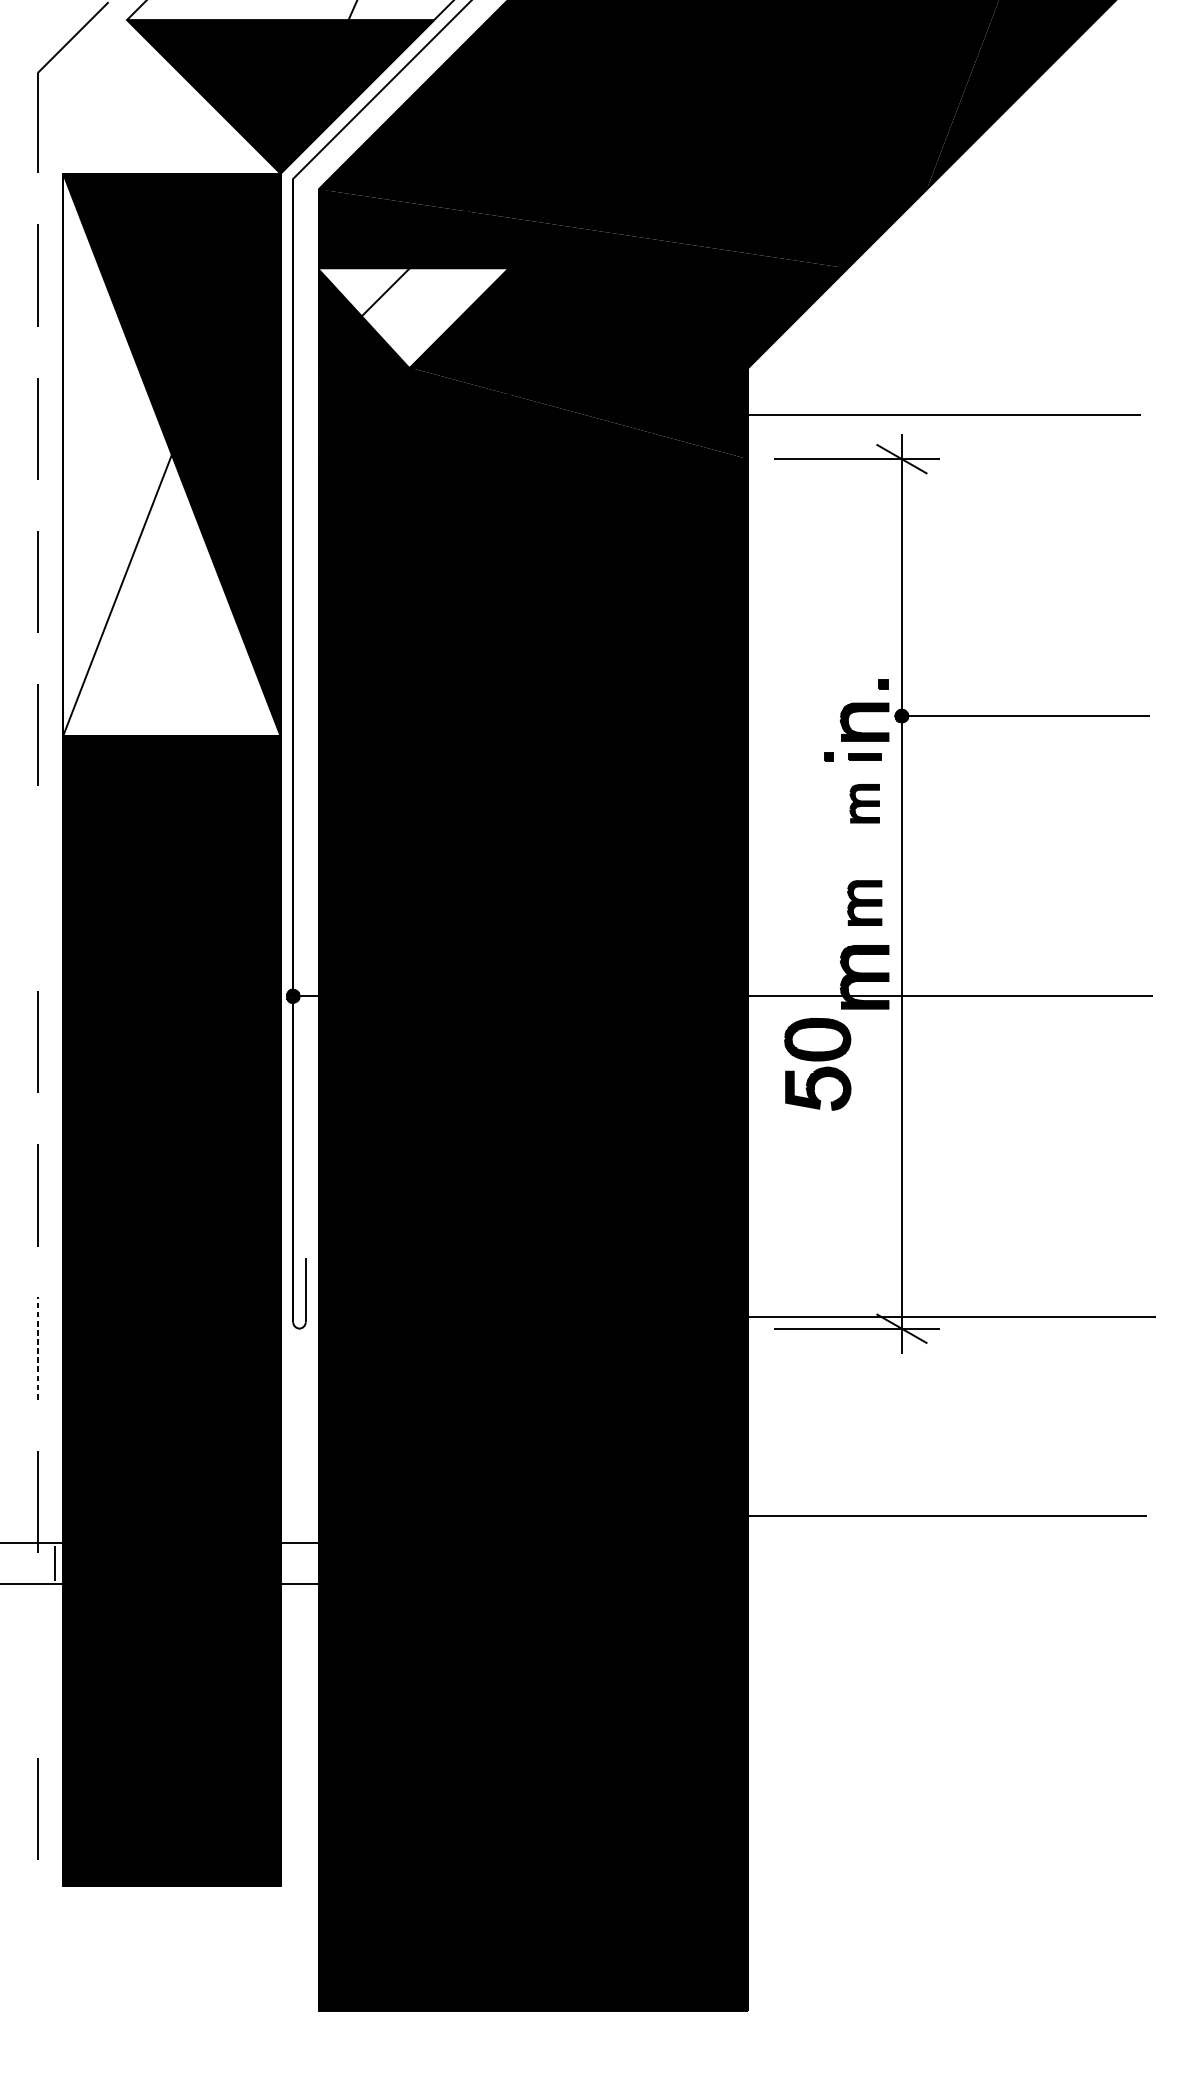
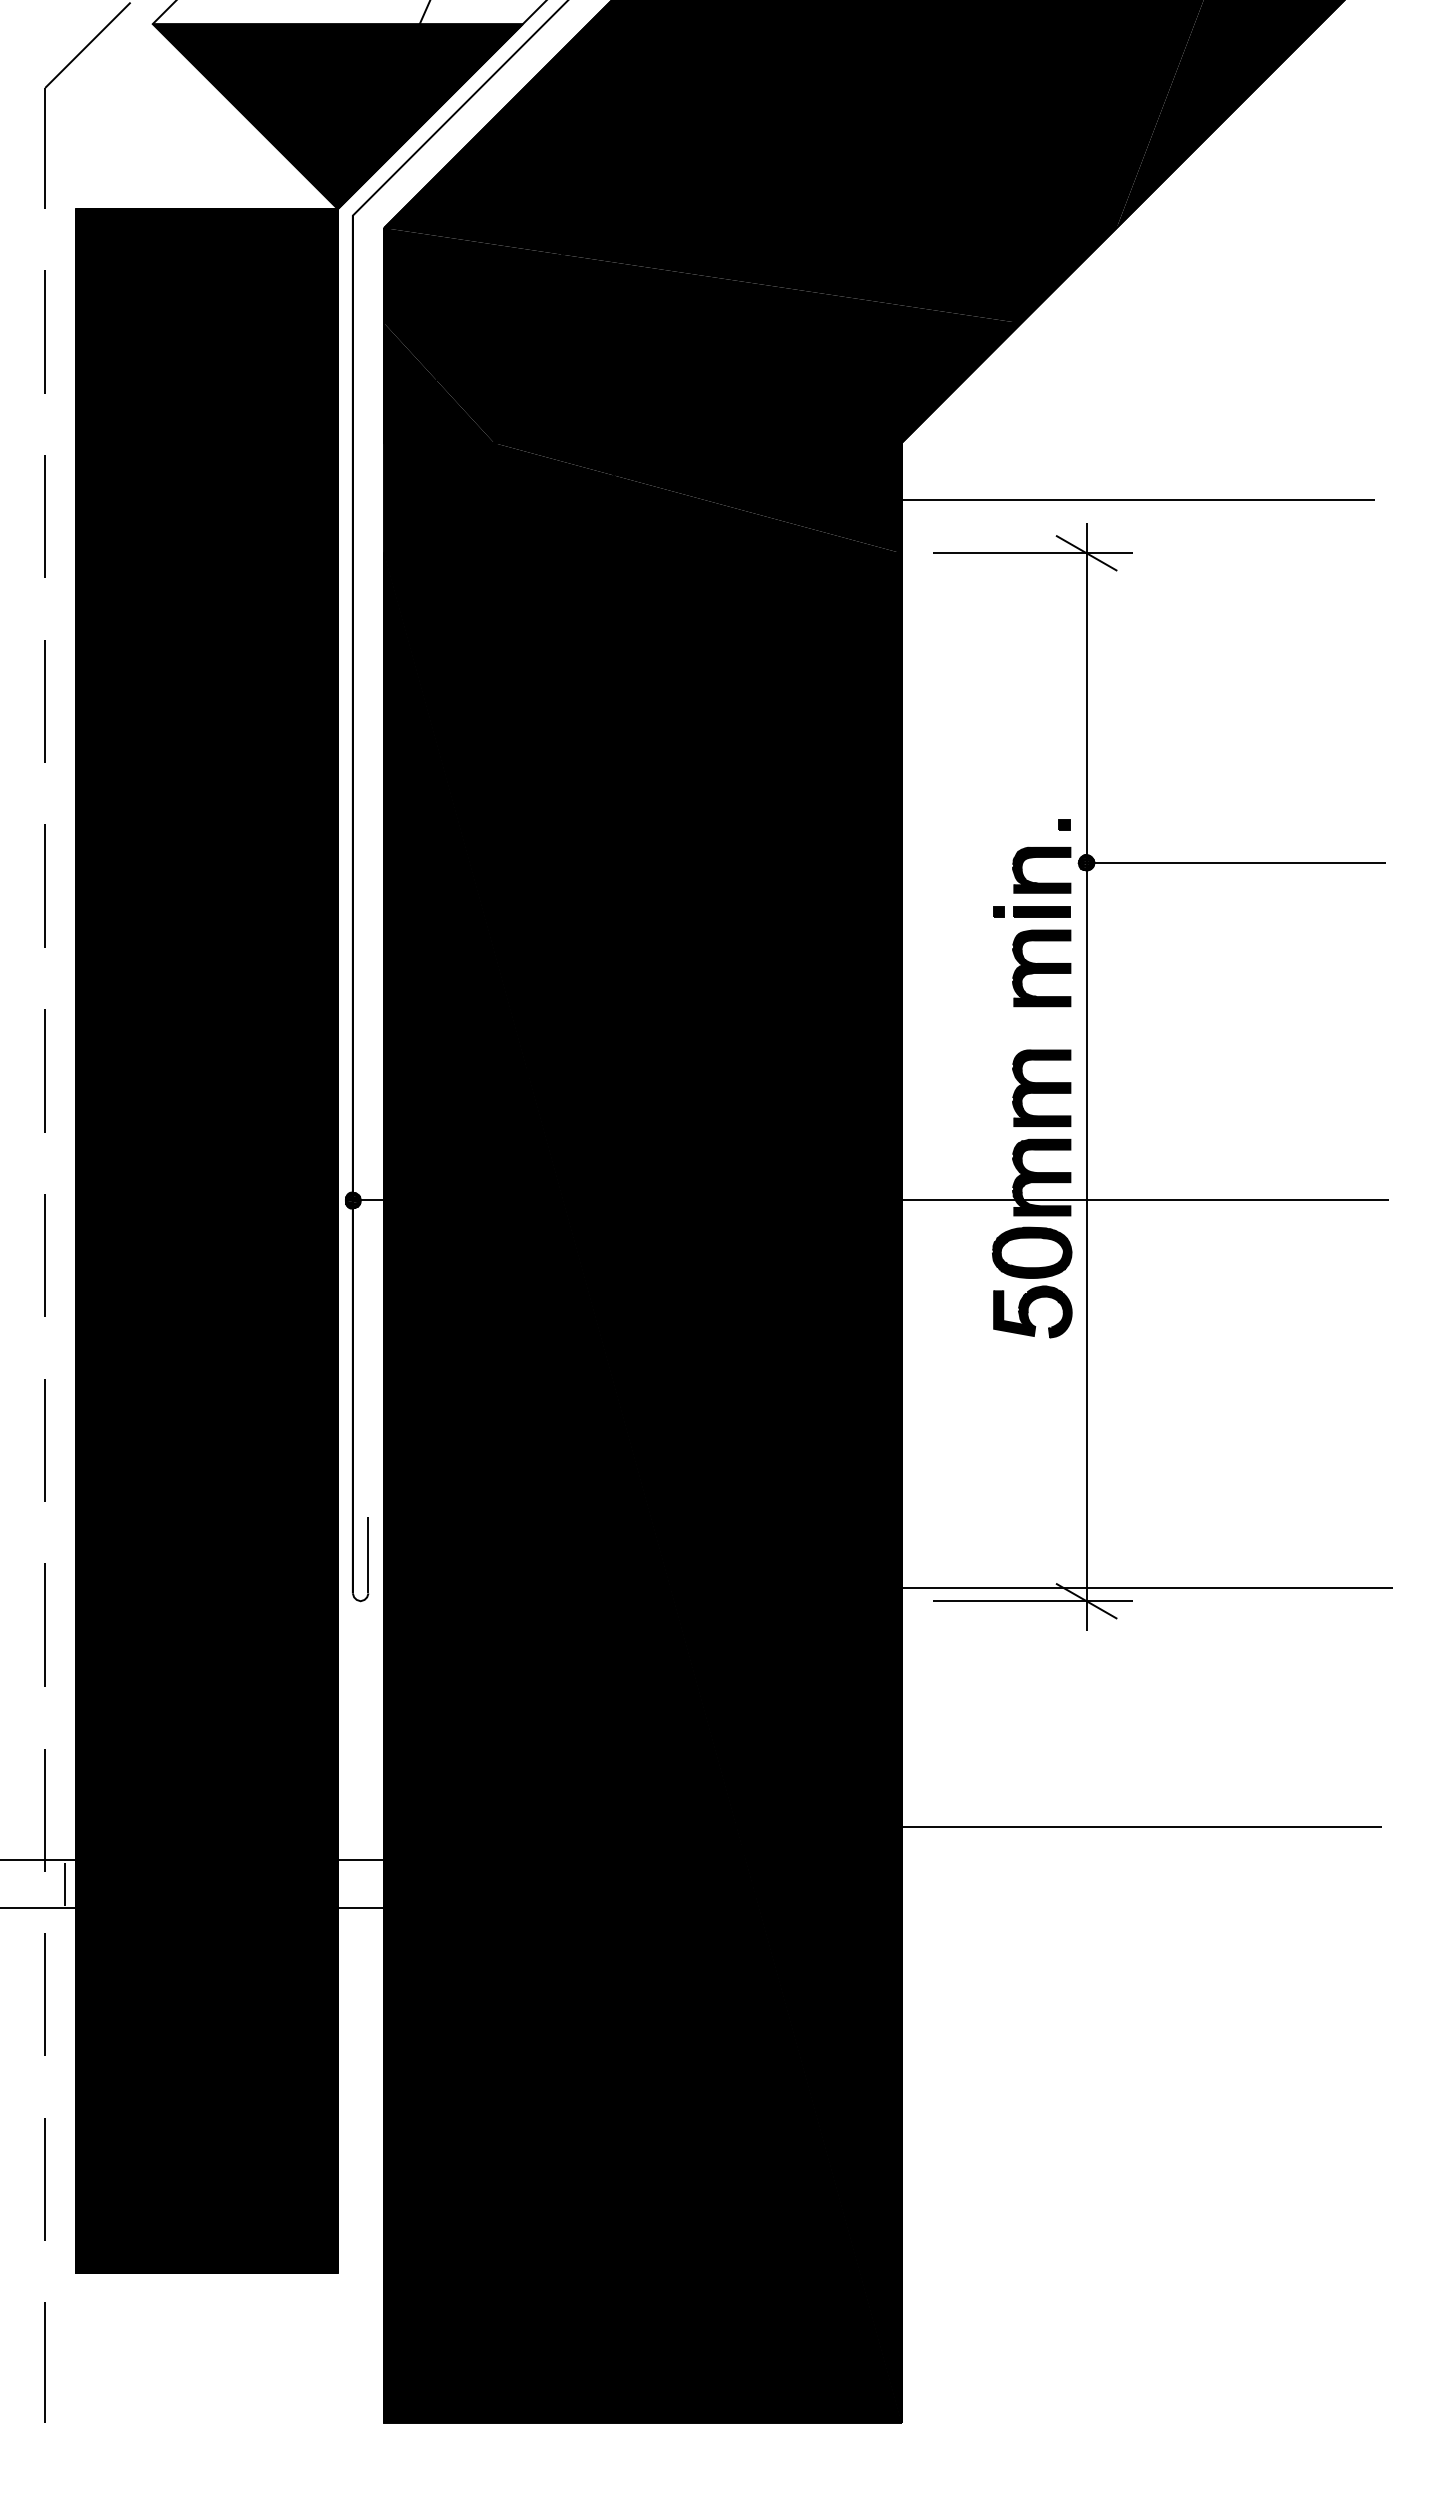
fill: (413, 318) -> (498, 383), added
fill: (171, 454) -> (206, 547), added
part: (864, 756) -> (1041, 911), size x1.43
part: (864, 803) -> (1041, 968), size x1.67
line: (37, 888) -> (44, 1070), added
part: (864, 902) -> (1041, 1087), size x1.43
part: (817, 1064) -> (1032, 1282), moved
line: (37, 1348) -> (45, 1625), dashed -> solid
line: (37, 1655) -> (44, 1994), added
line: (37, 1960) -> (44, 2362), added

